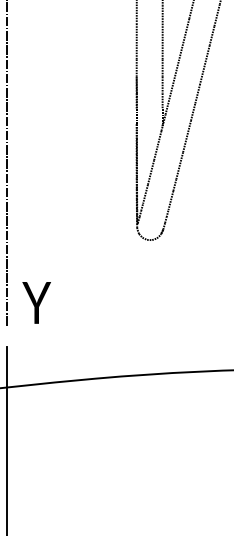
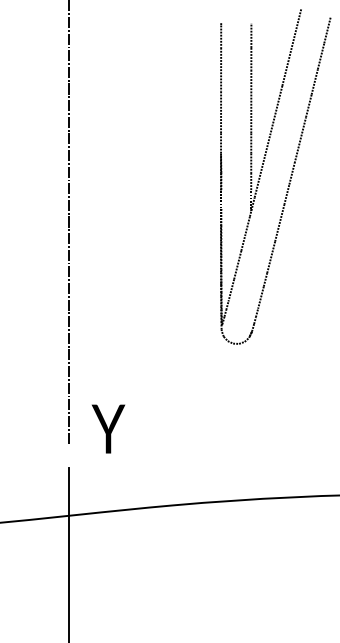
text: (36, 302) -> (108, 428), moved

